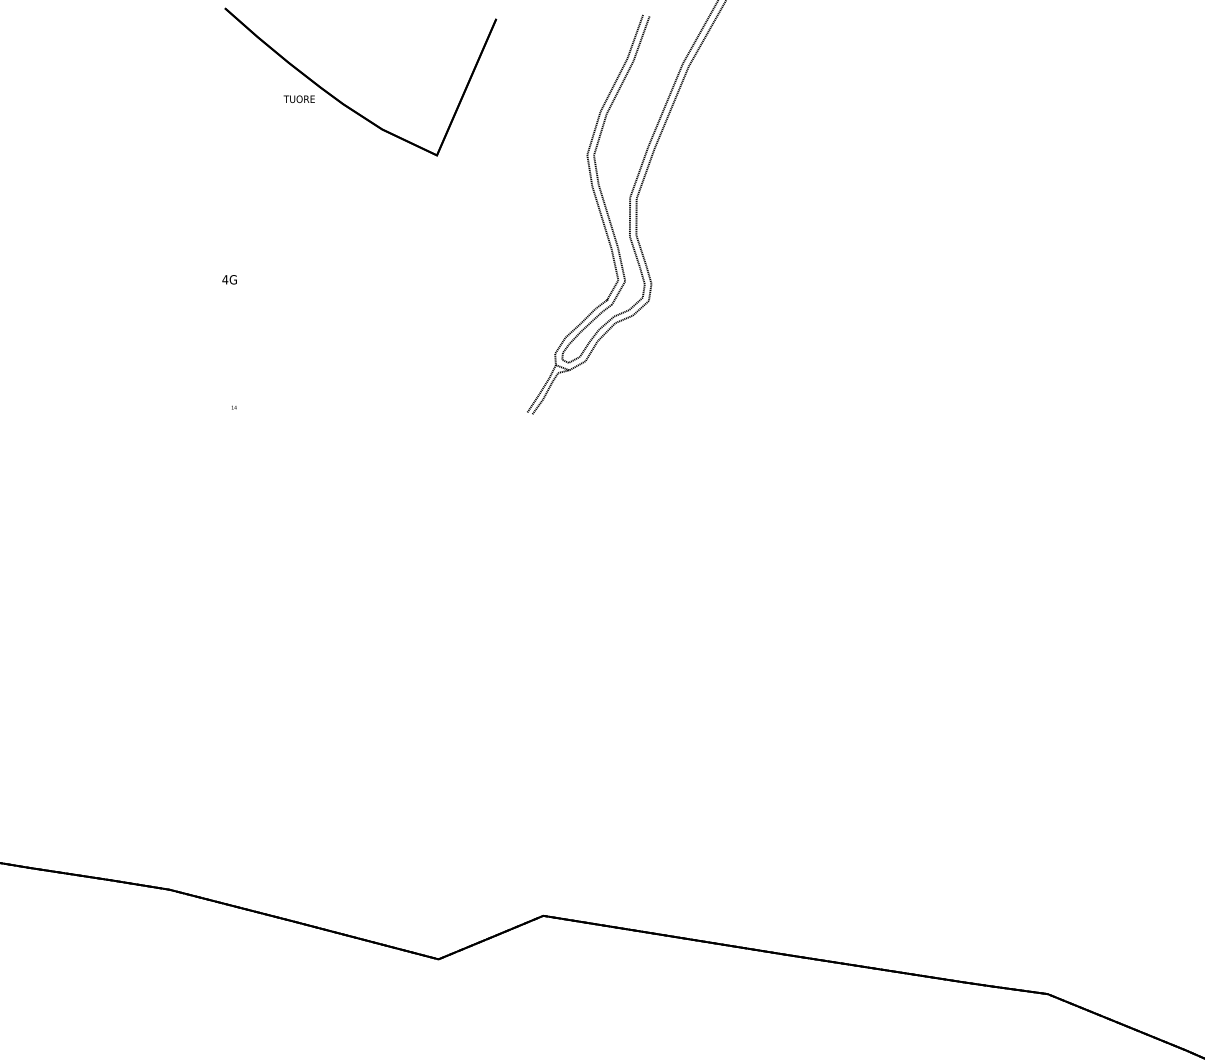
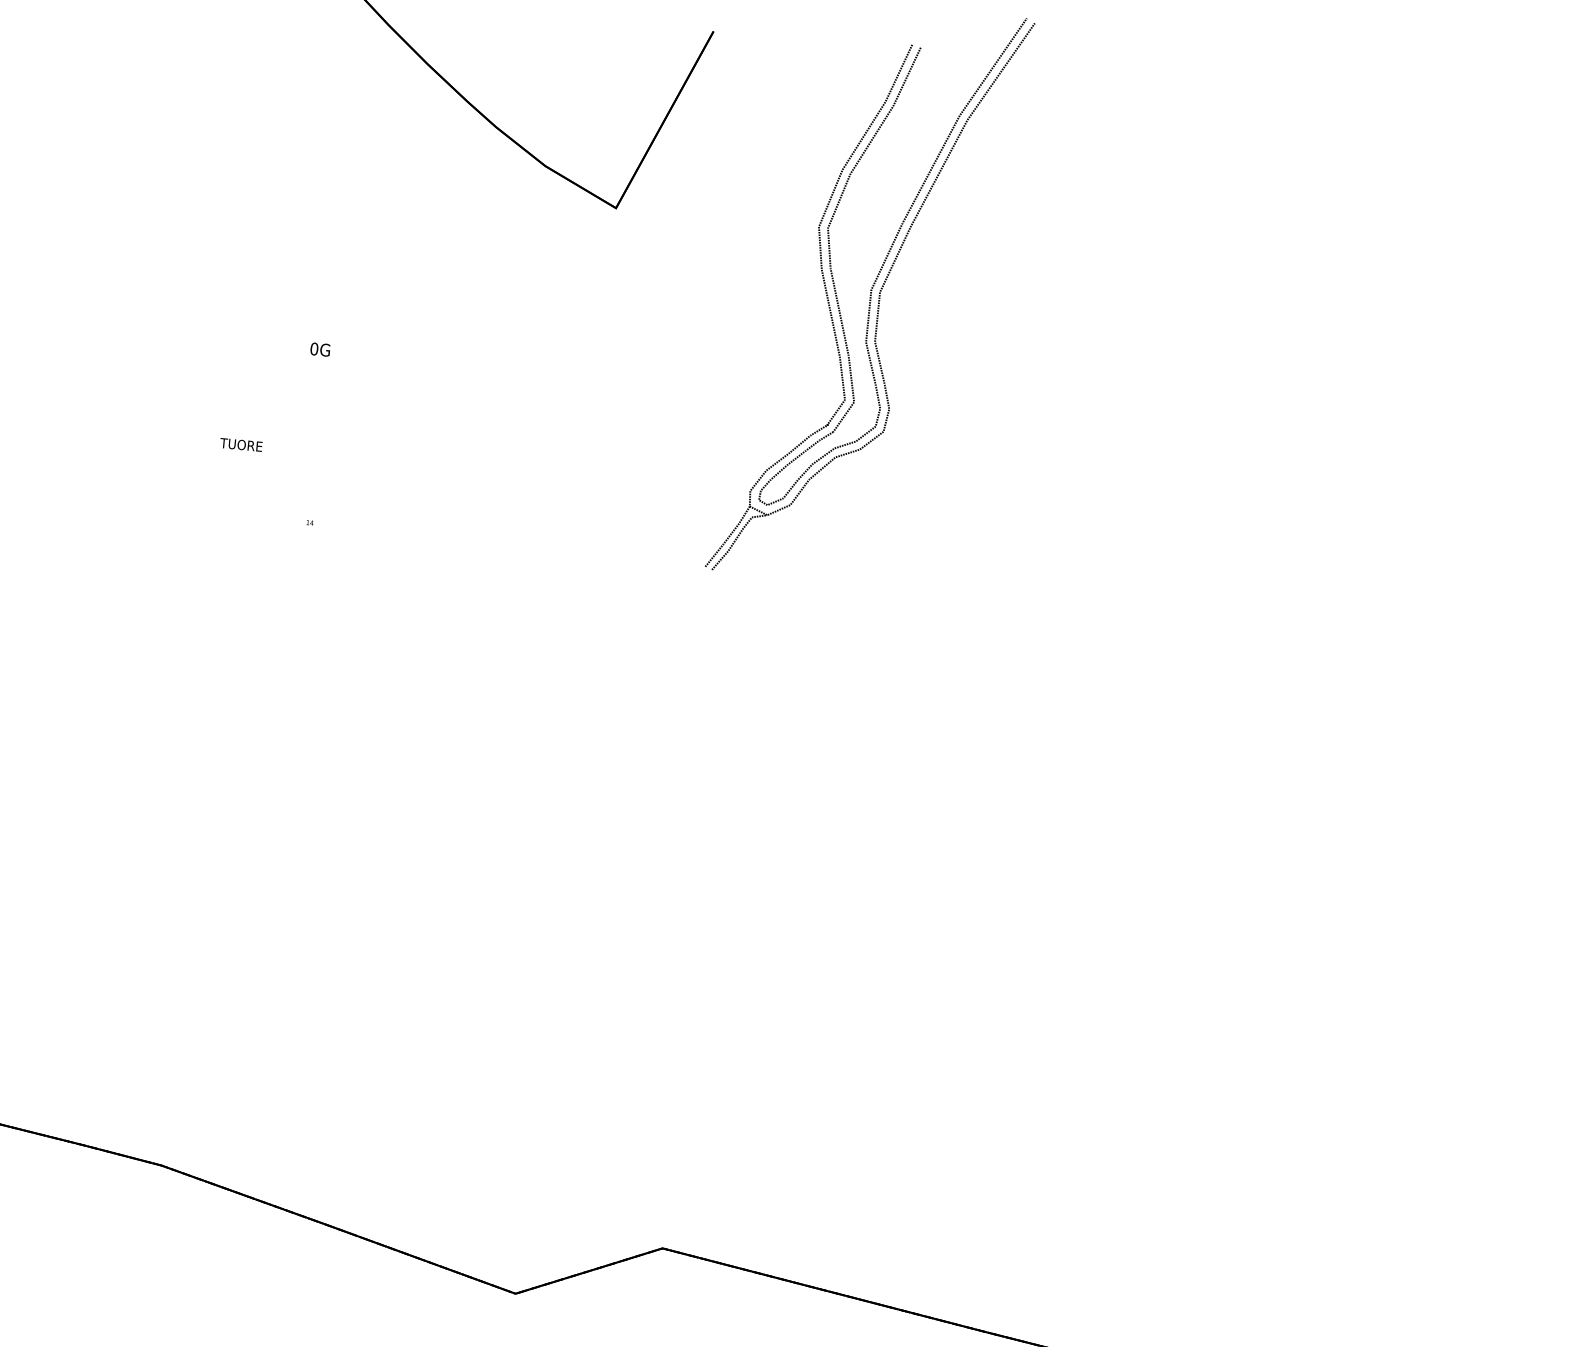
text: (298, 98) -> (240, 443), moved
text: (225, 279) -> (314, 348), 4G -> 0G

